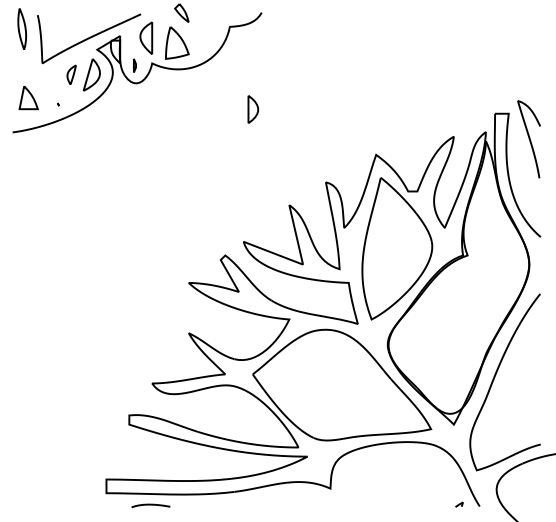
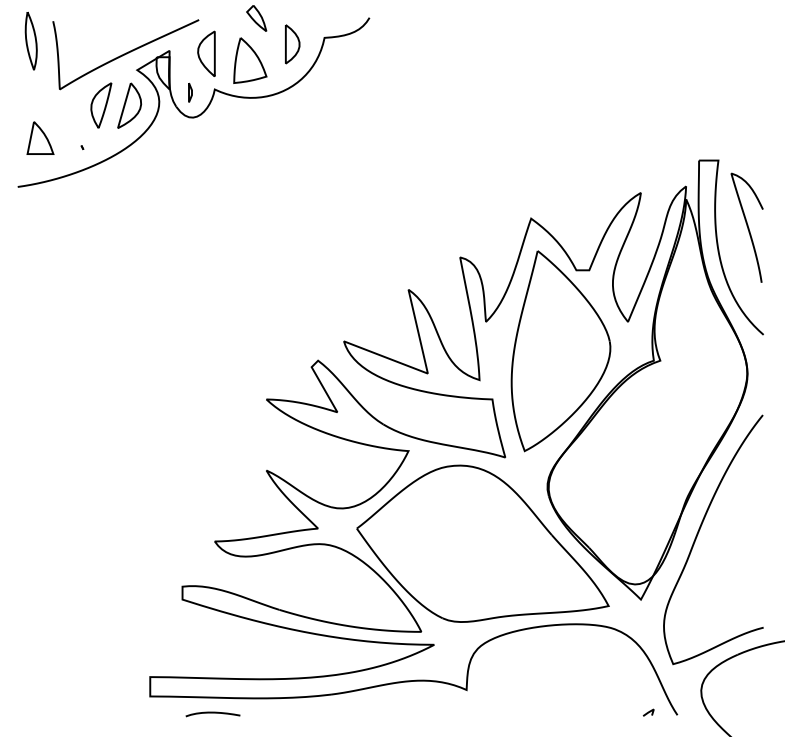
part: (71, 74) -> (100, 105), size x1.67
part: (253, 109) -> (292, 44), moved
curve: (528, 138) -> (746, 226), moved

